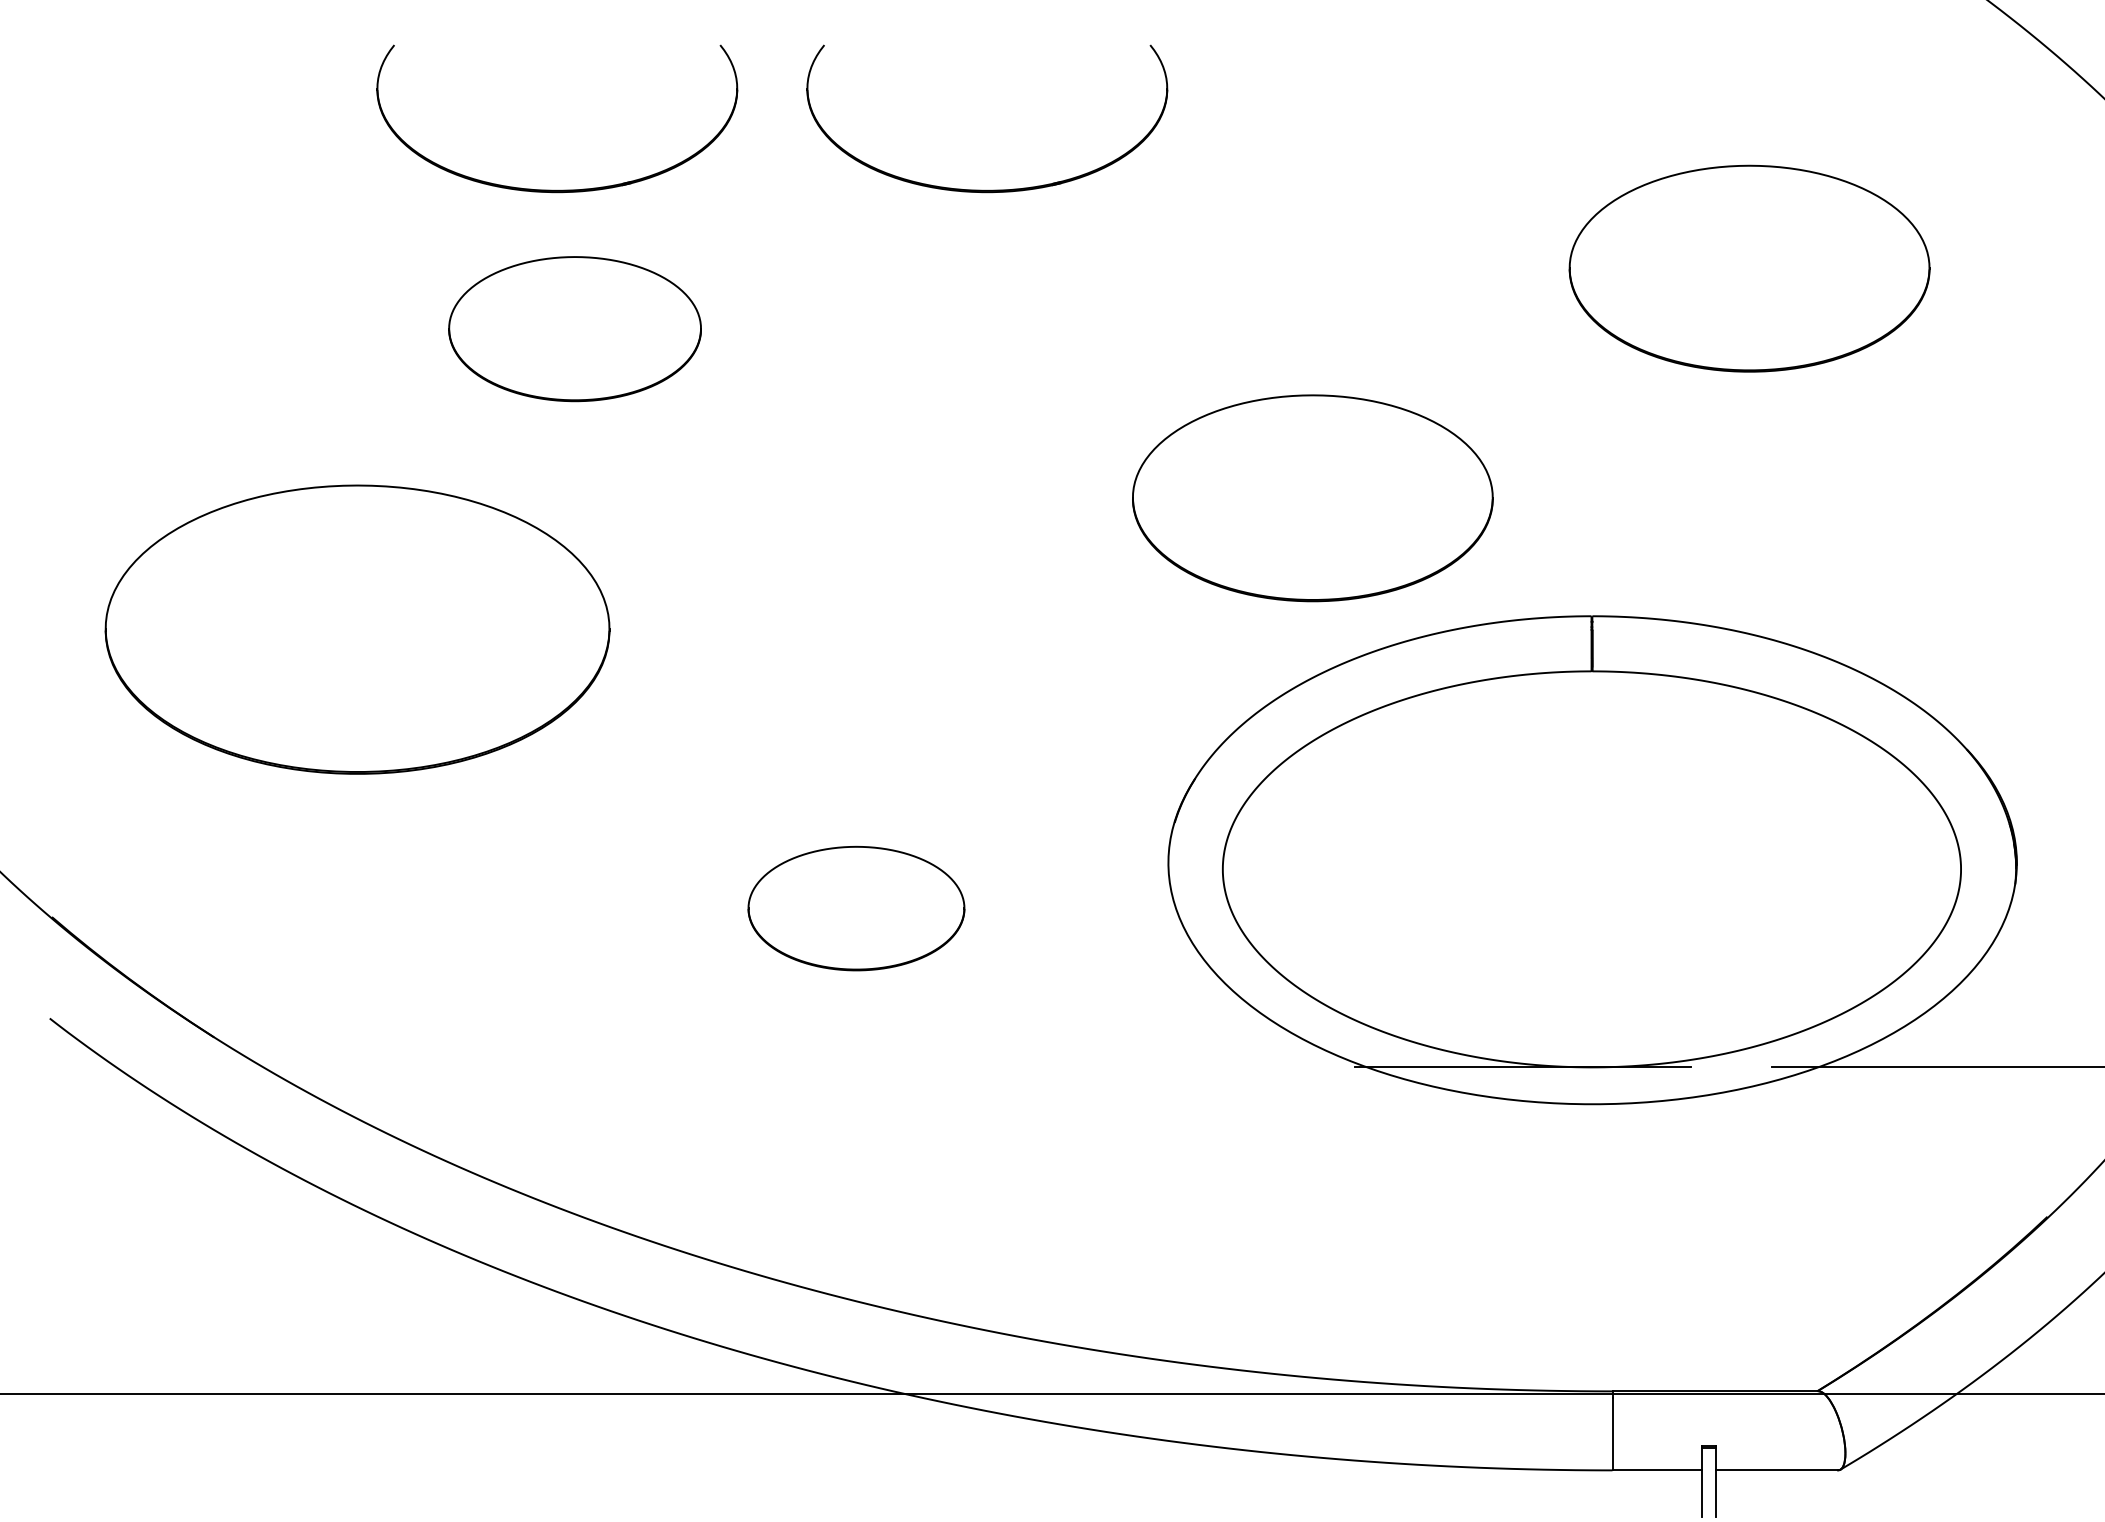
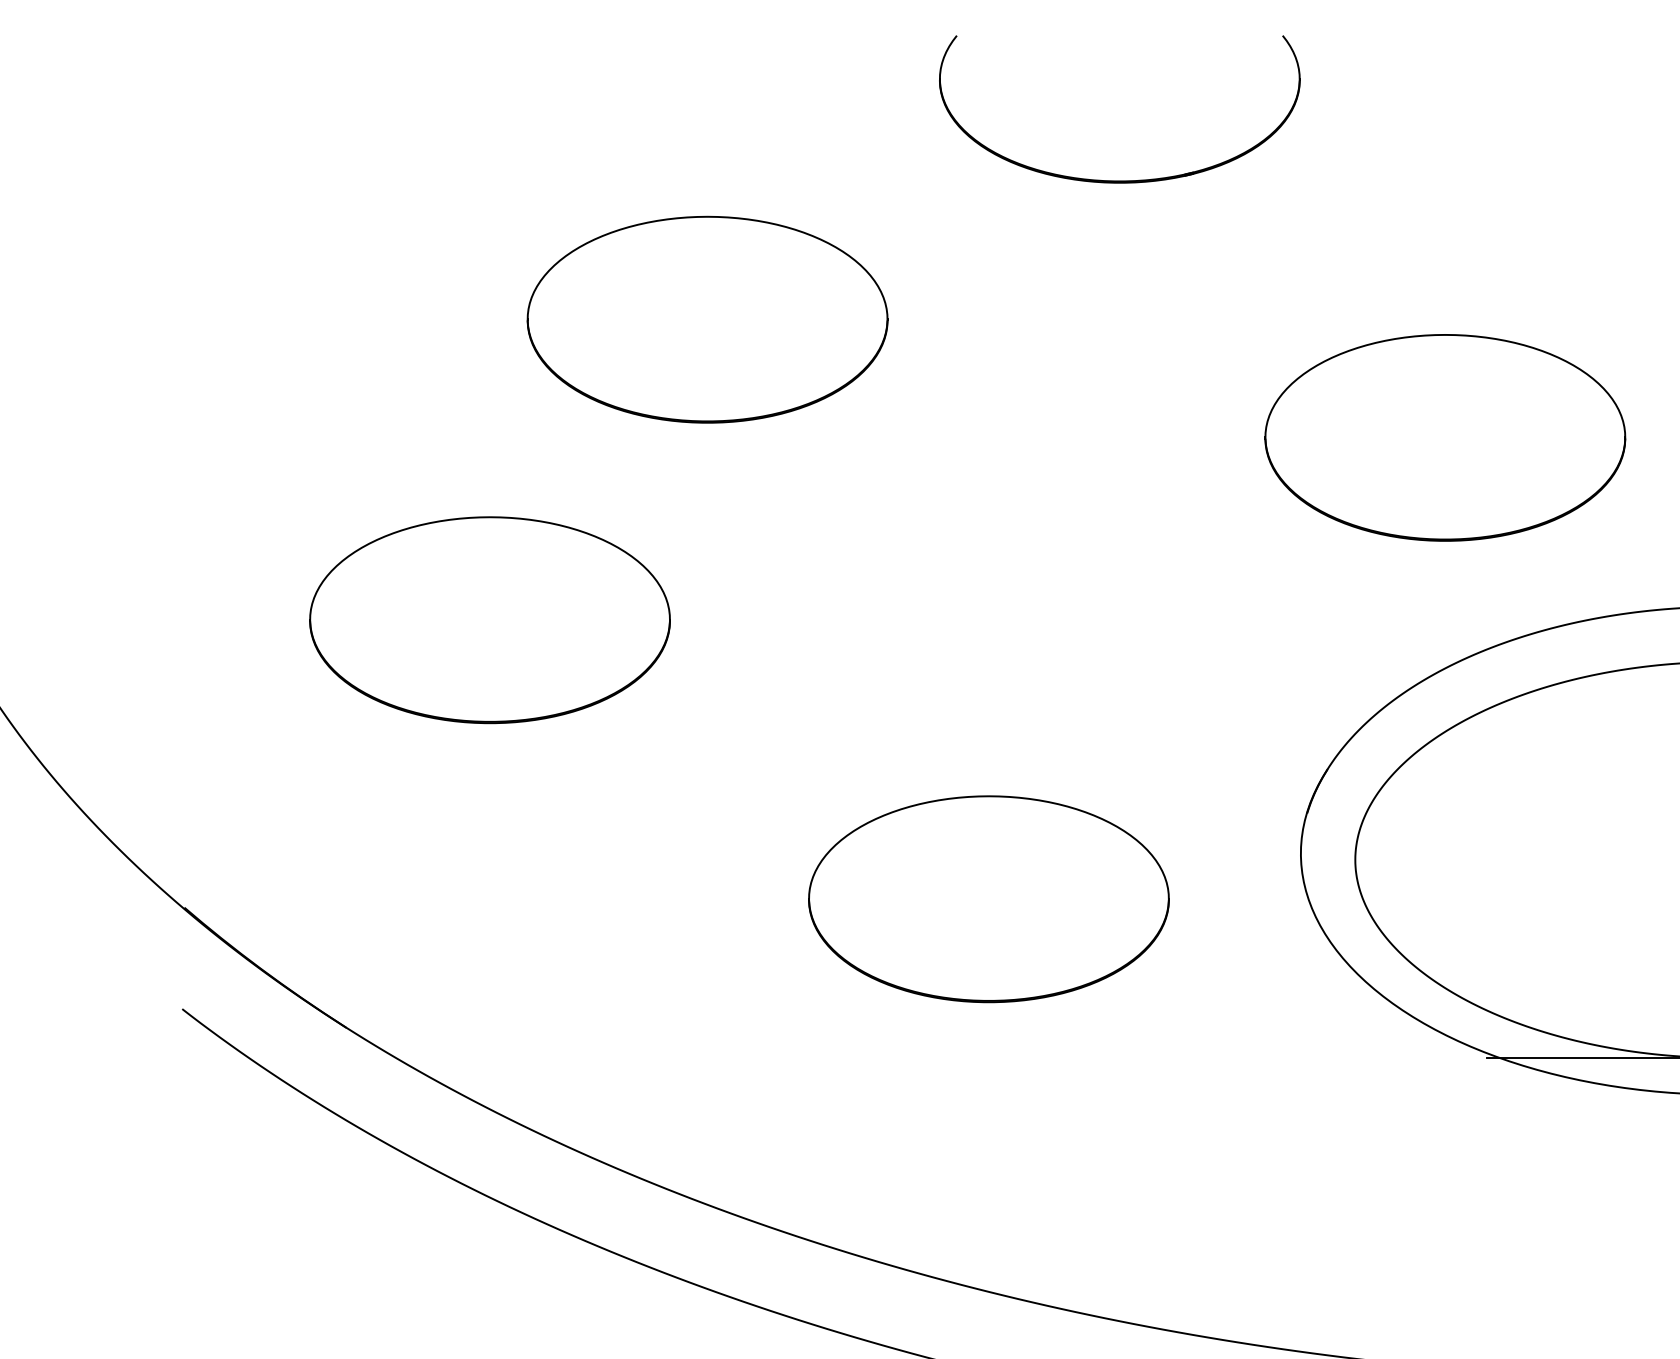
part: (557, 189) -> (689, 180), removed
part: (574, 328) -> (706, 319), size x1.43
part: (1312, 498) -> (1444, 438), moved
part: (357, 629) -> (489, 620), size x0.71
part: (856, 908) -> (988, 899), size x1.67

